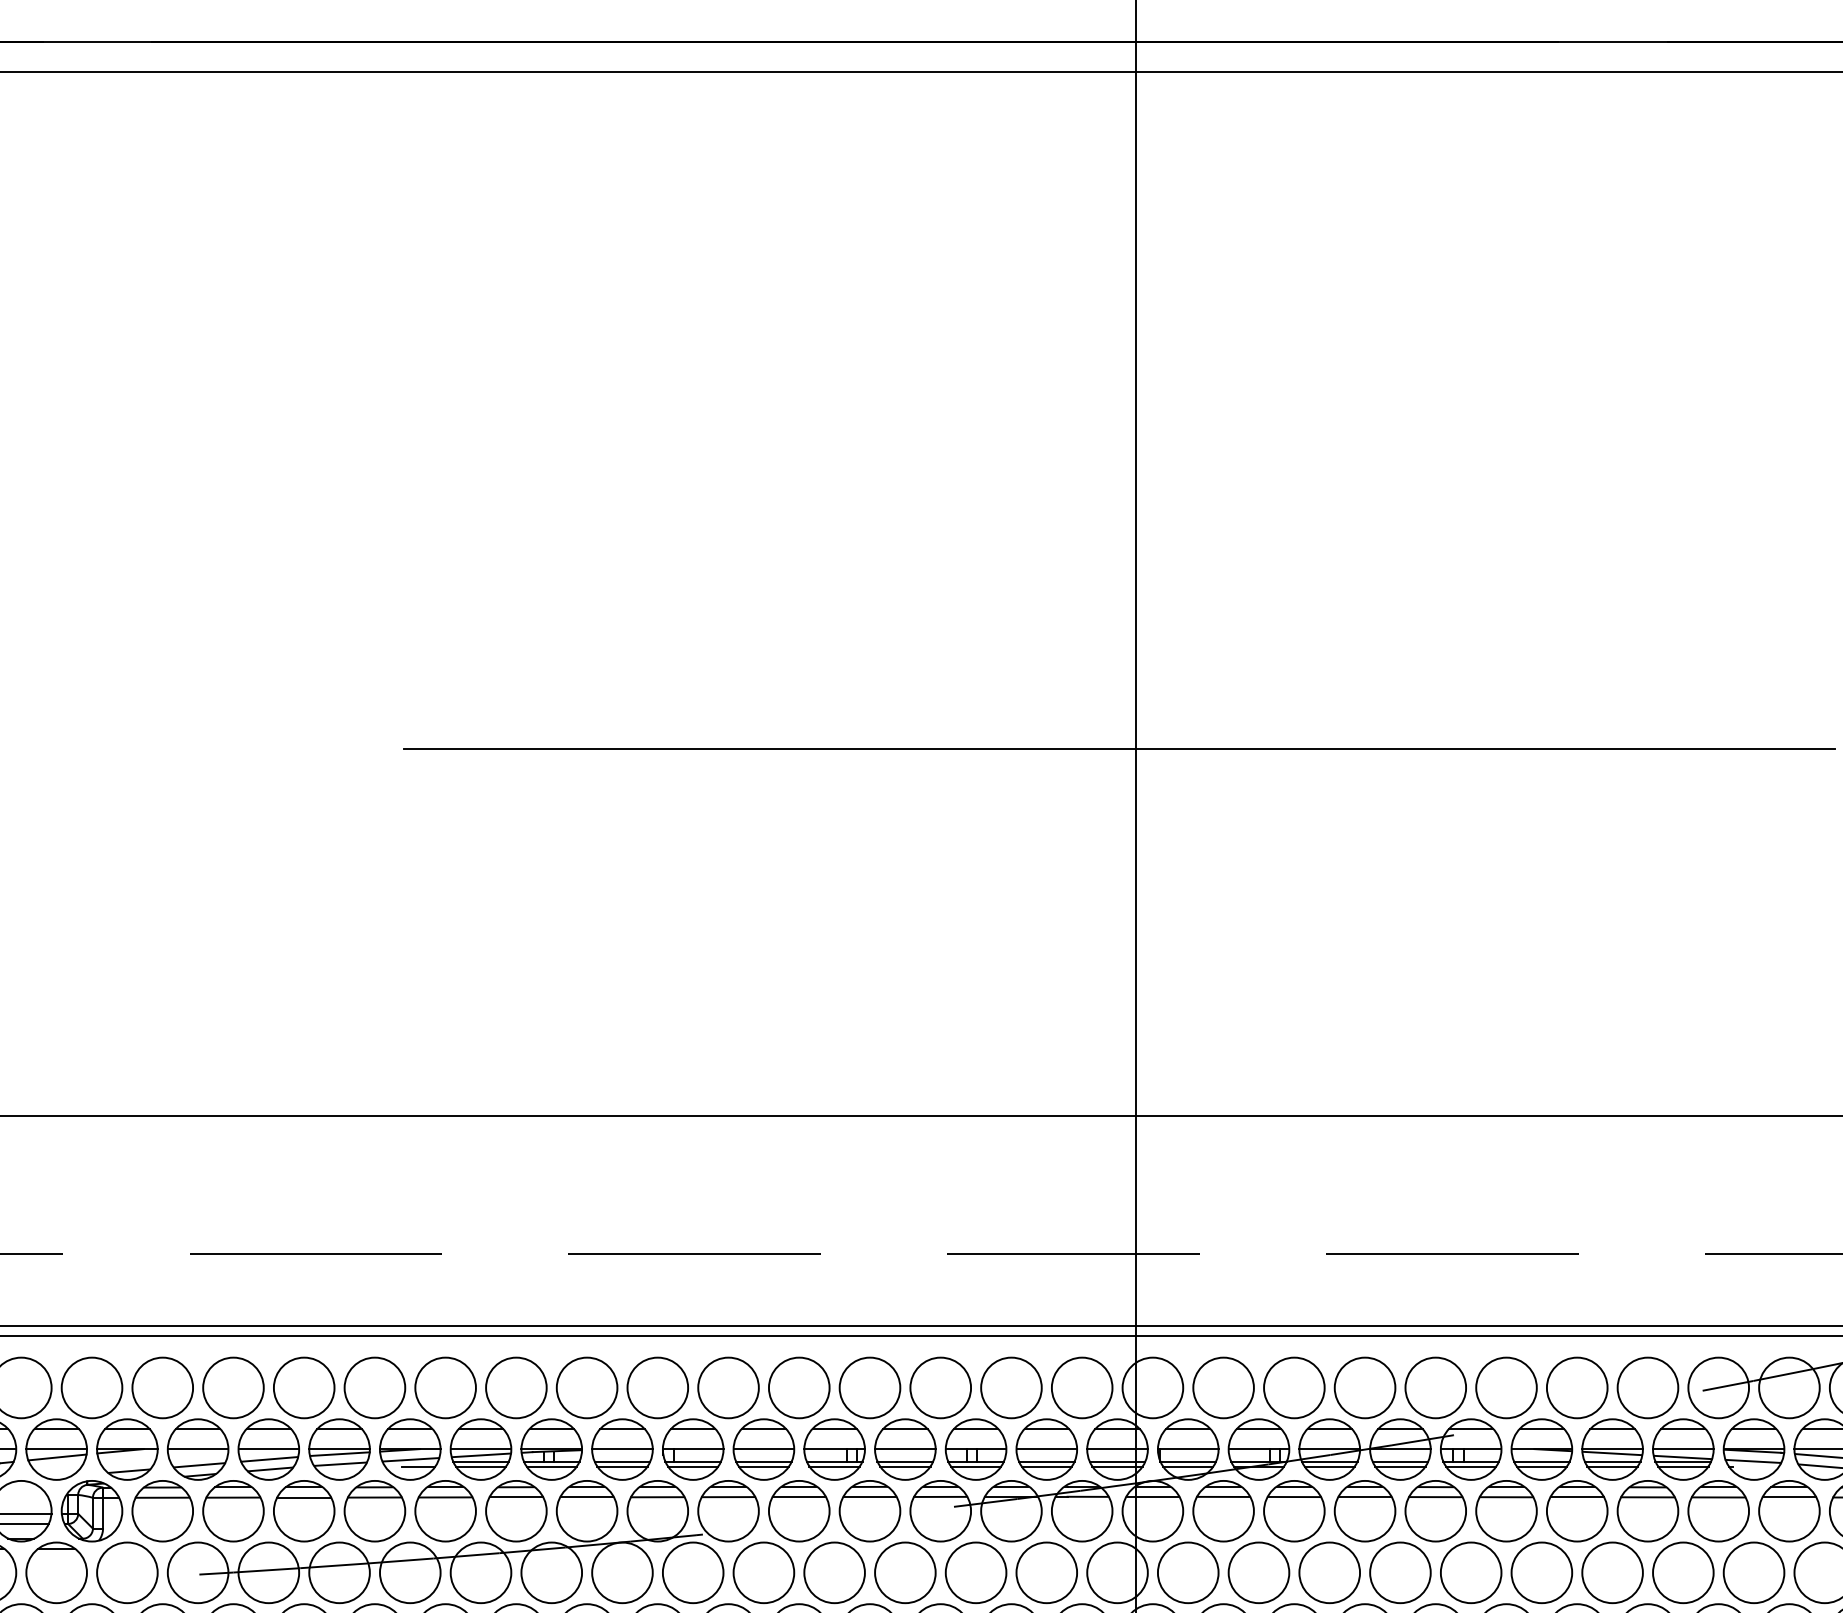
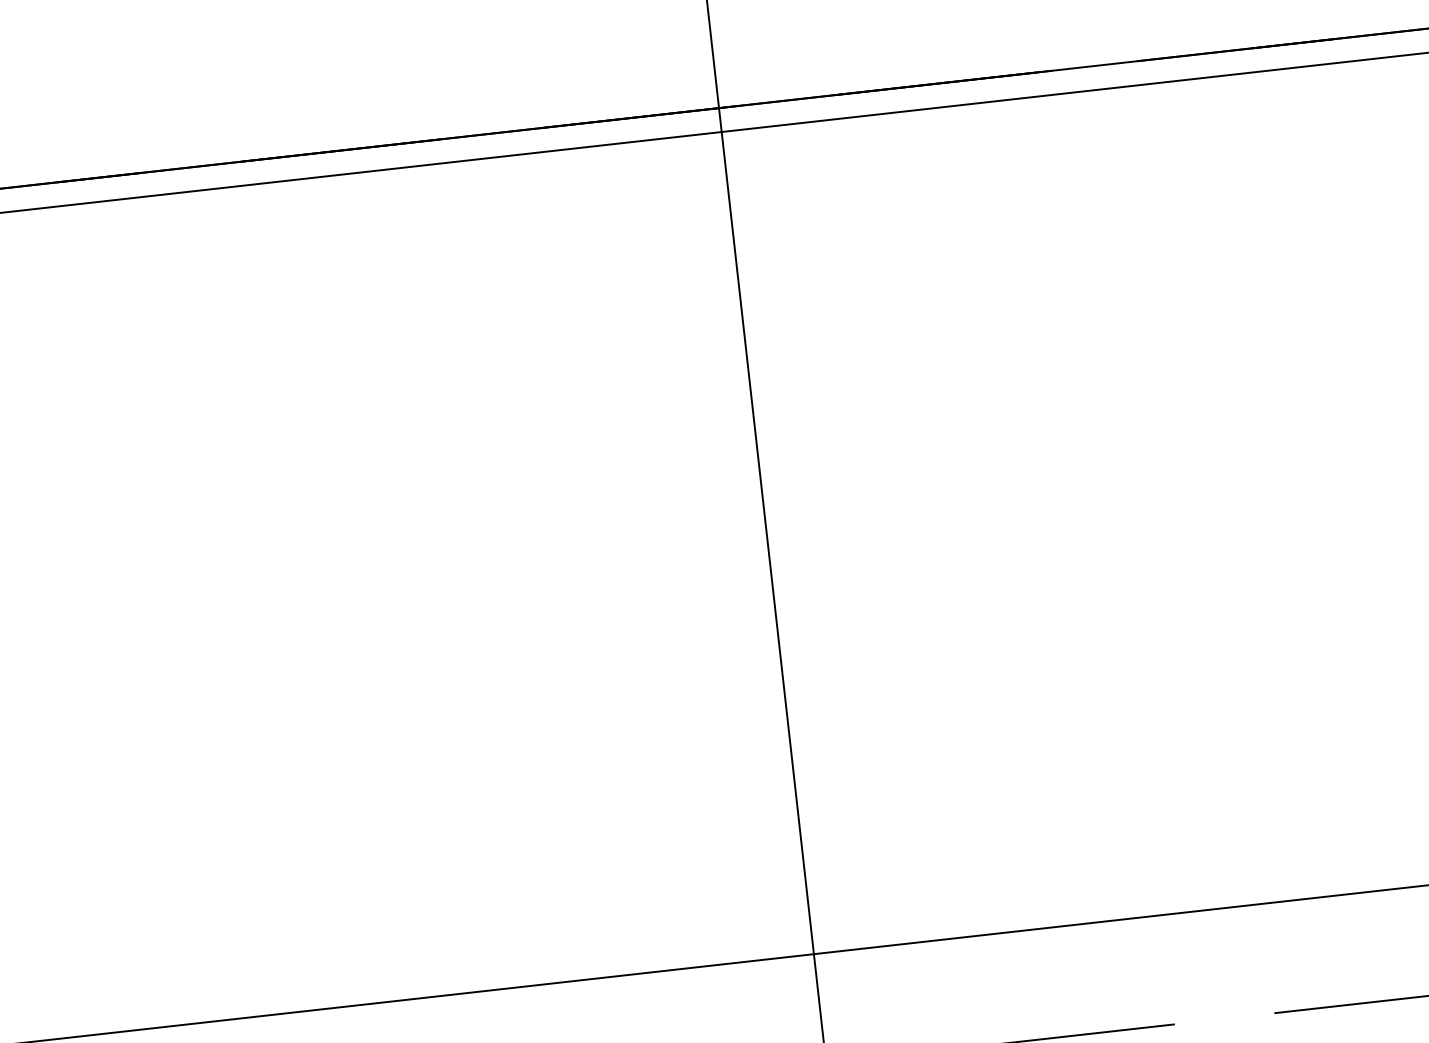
line: (1119, 749) -> (768, 667), removed

